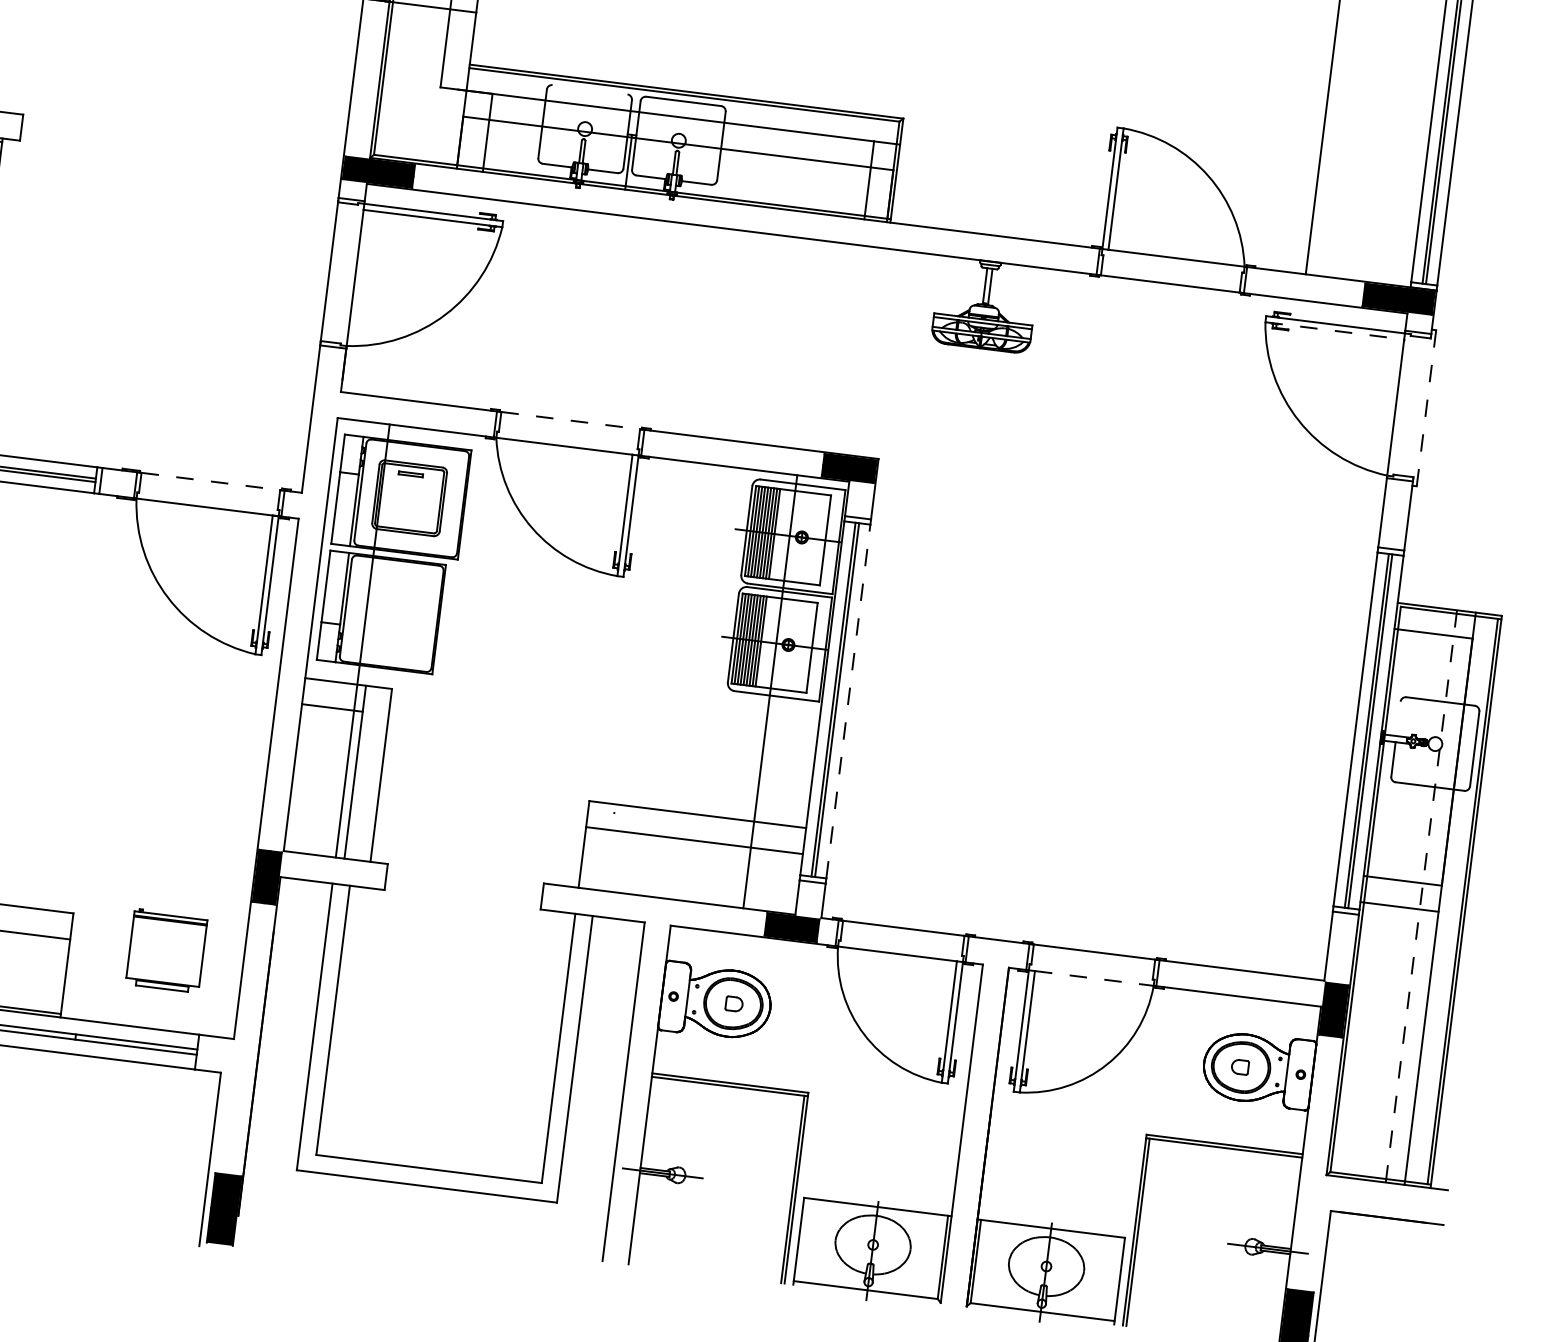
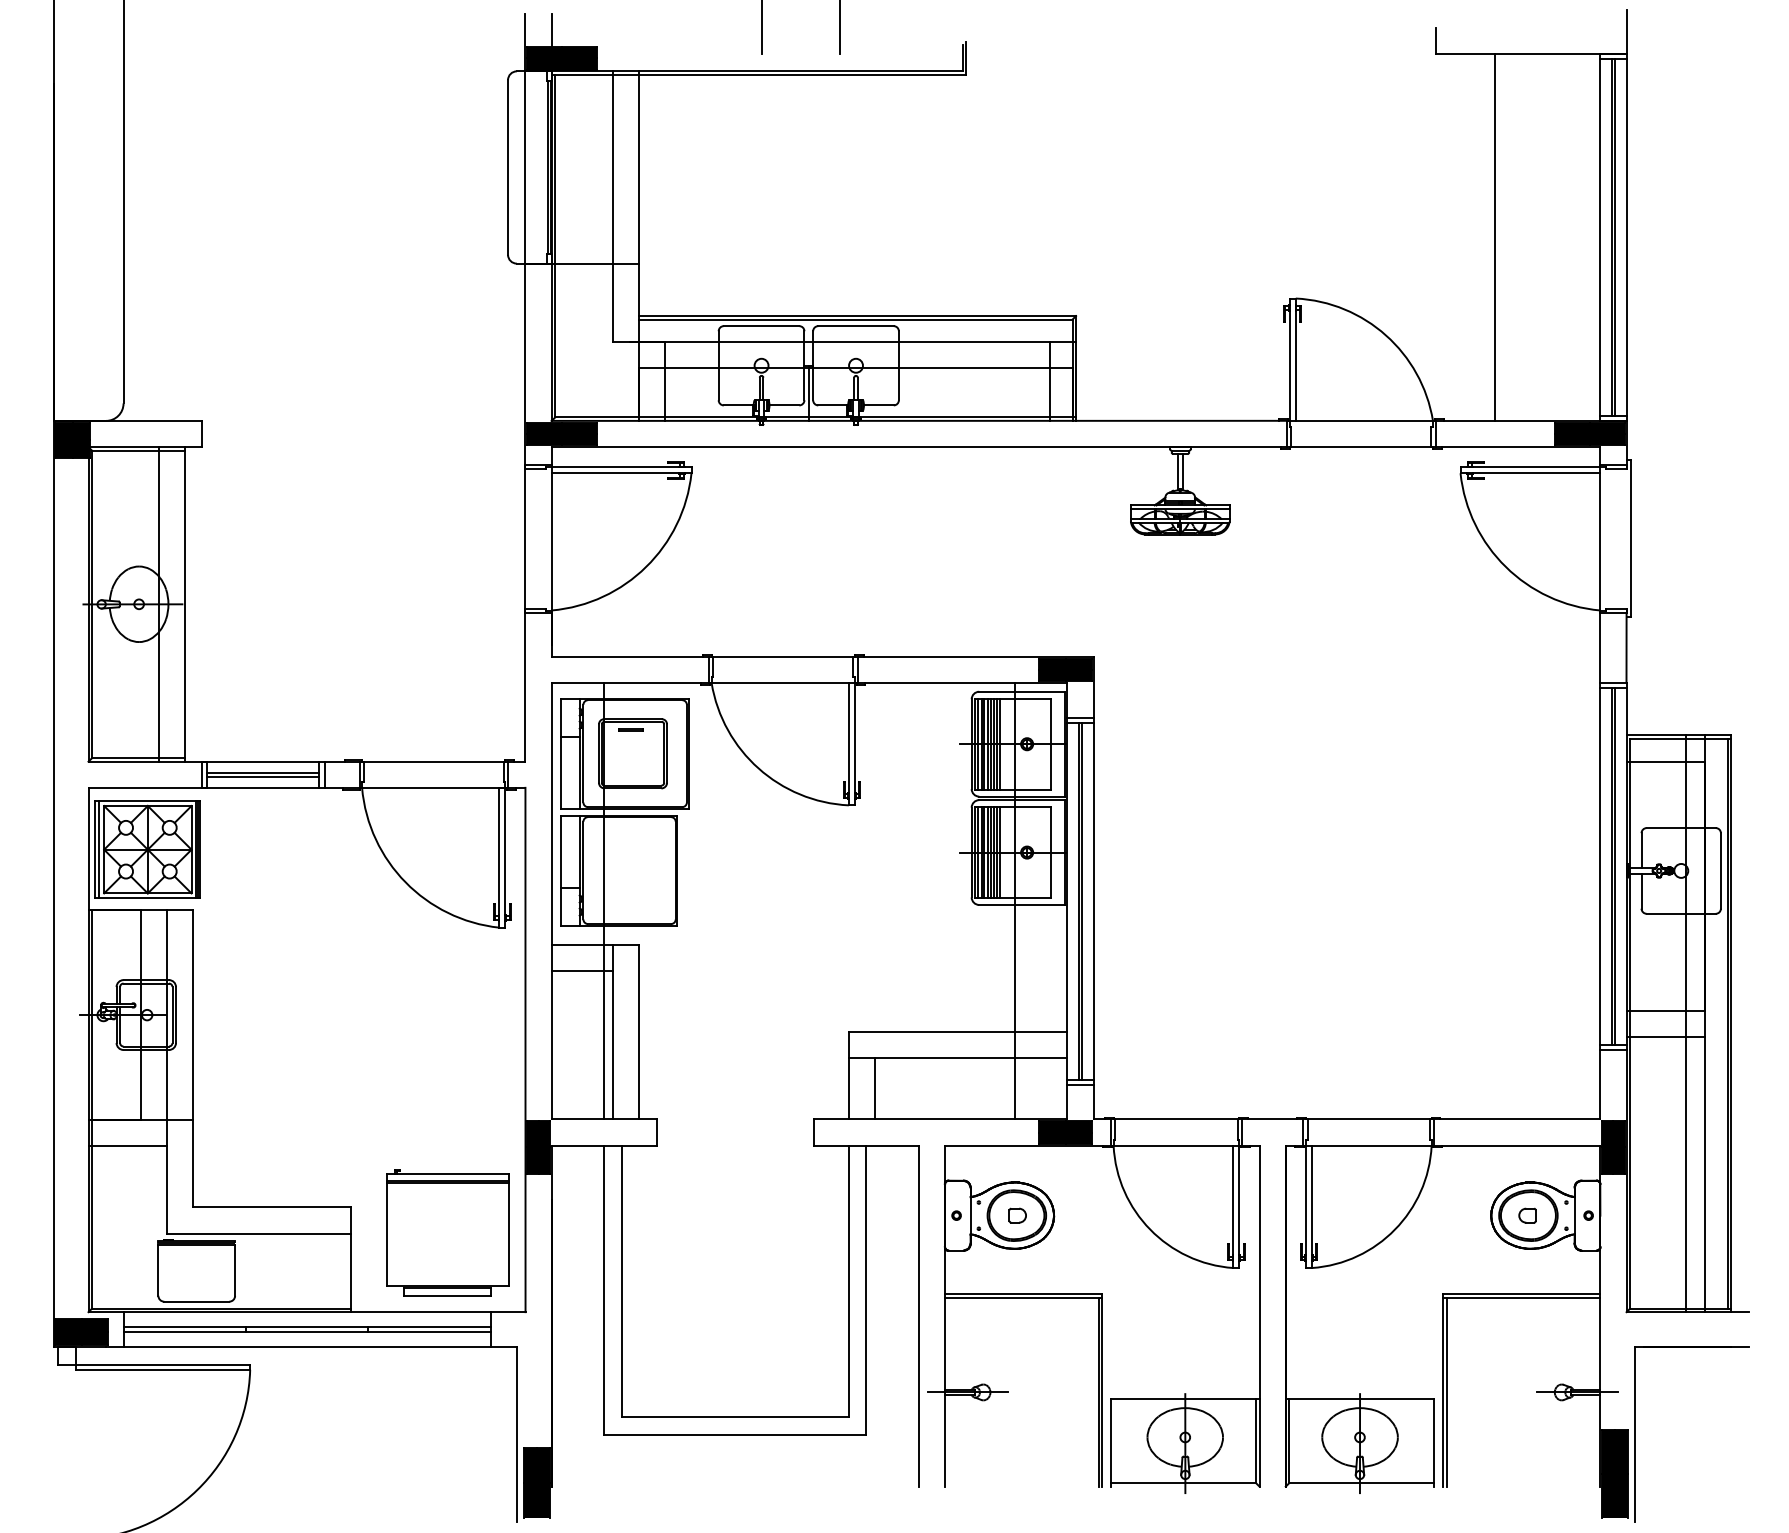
line: (589, 90) -> (761, 326), added
line: (1334, 331) -> (1530, 473), dashed -> solid
line: (1426, 407) -> (1630, 538), dashed -> solid
line: (570, 420) -> (783, 656), dashed -> solid
line: (210, 481) -> (433, 761), dashed -> solid
line: (848, 700) -> (1093, 900), dashed -> solid
line: (1398, 718) -> (1641, 850), added
line: (608, 860) -> (875, 1088), added
line: (1421, 896) -> (1686, 1023), dashed -> solid
part: (166, 950) -> (447, 1232), size x1.67
line: (1094, 978) -> (1371, 1145), dashed -> solid

